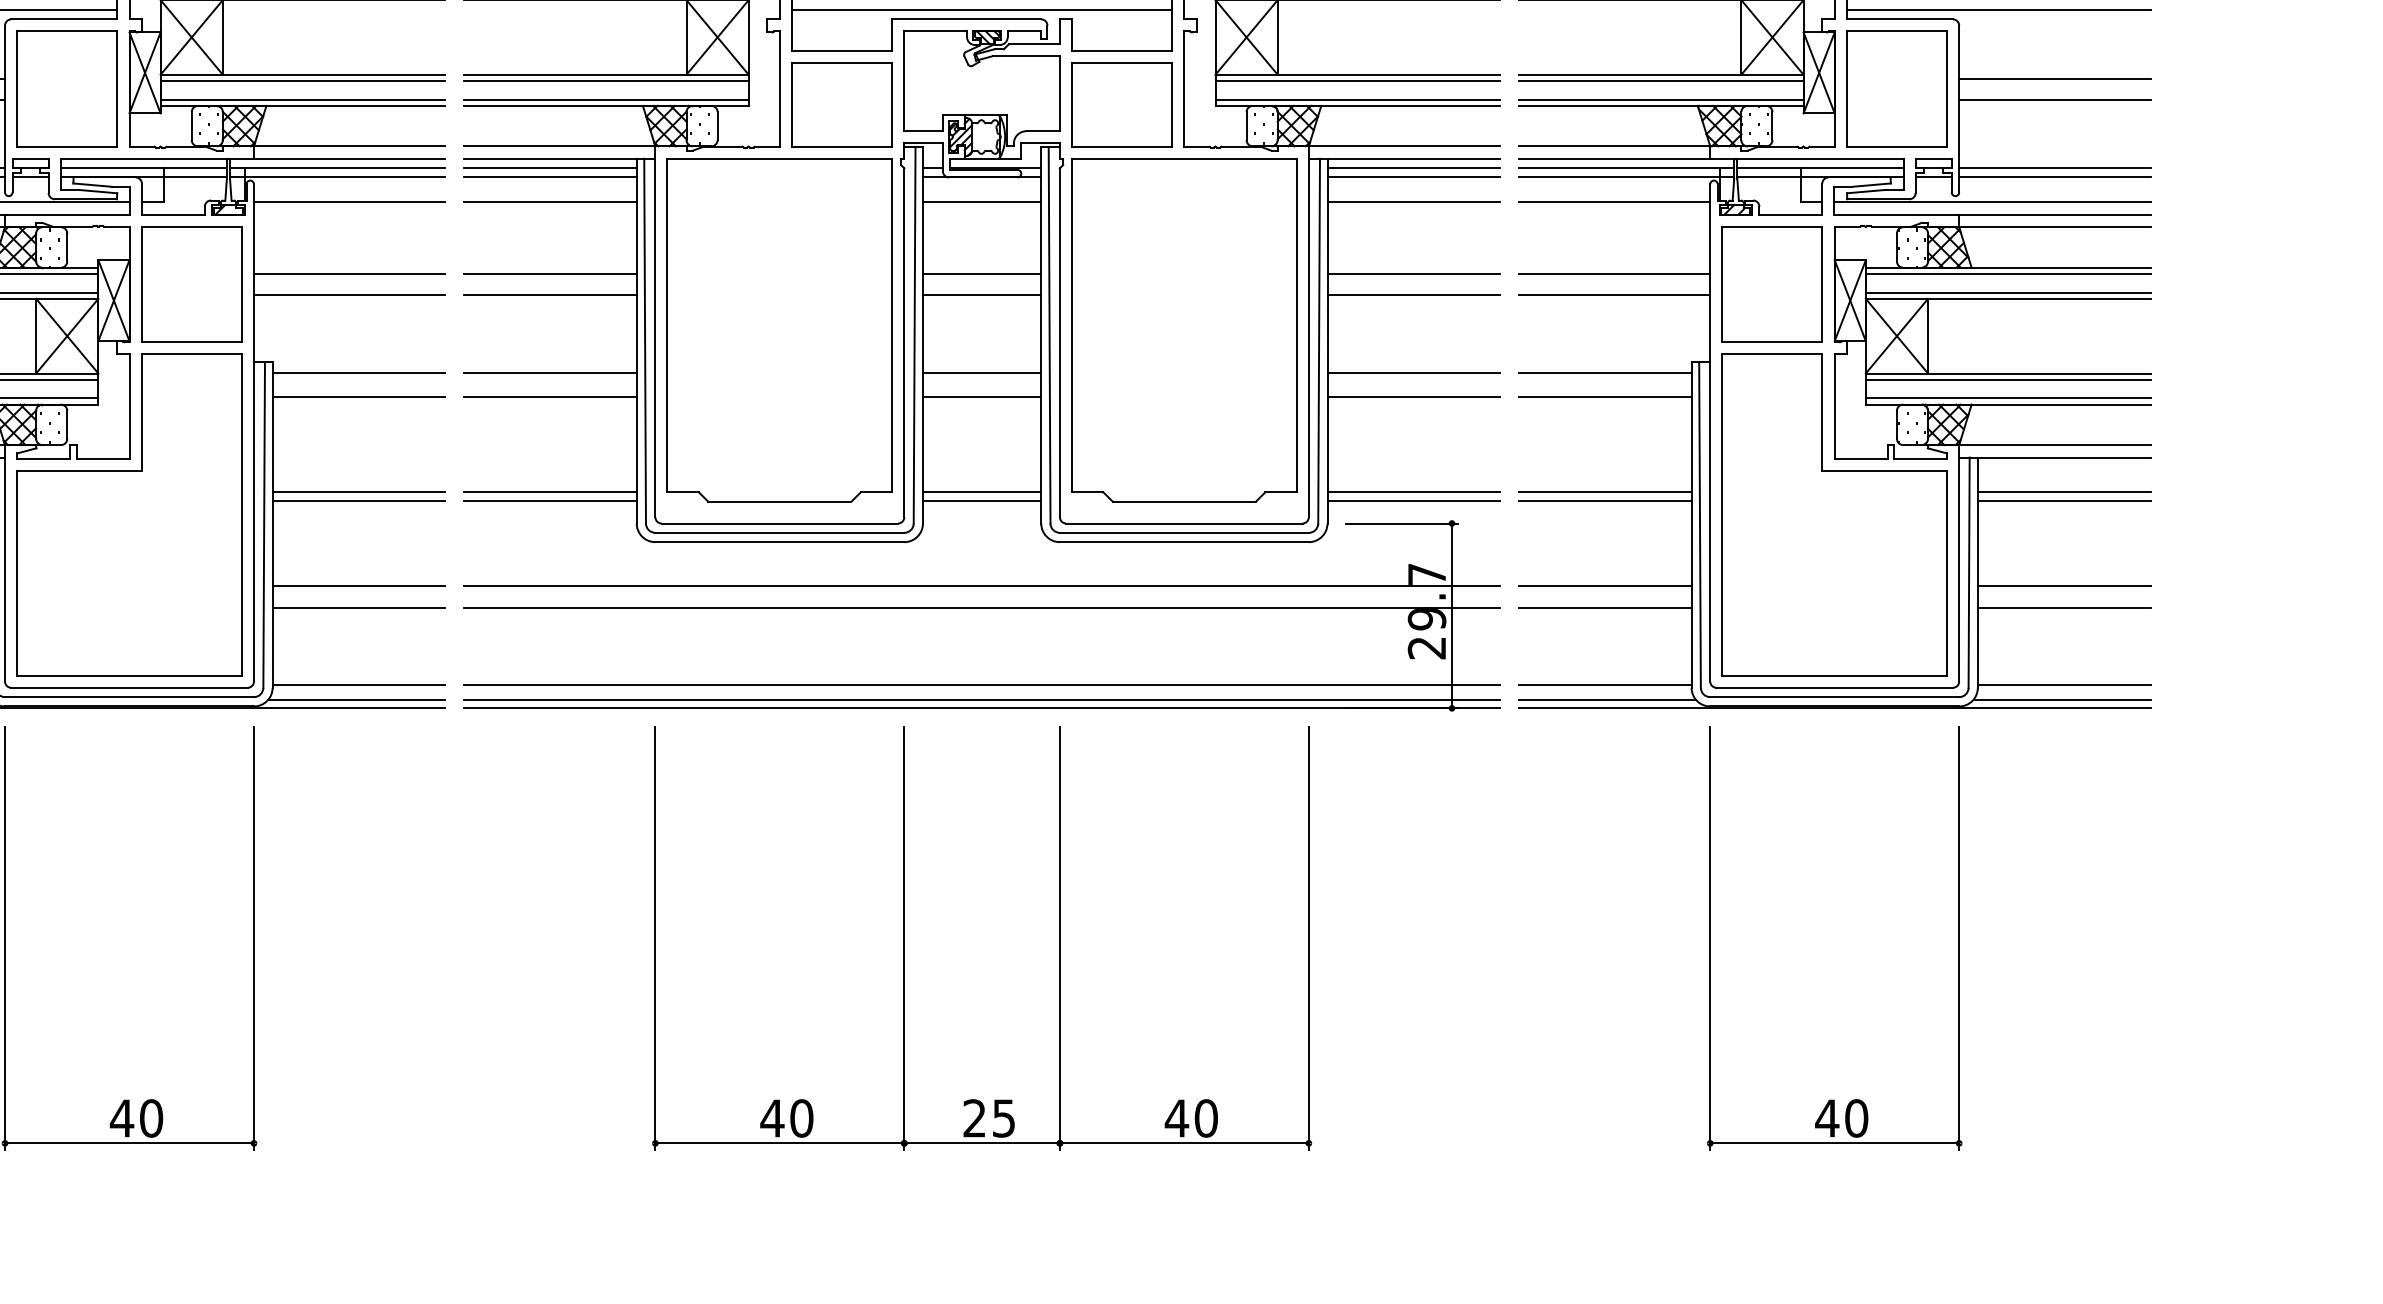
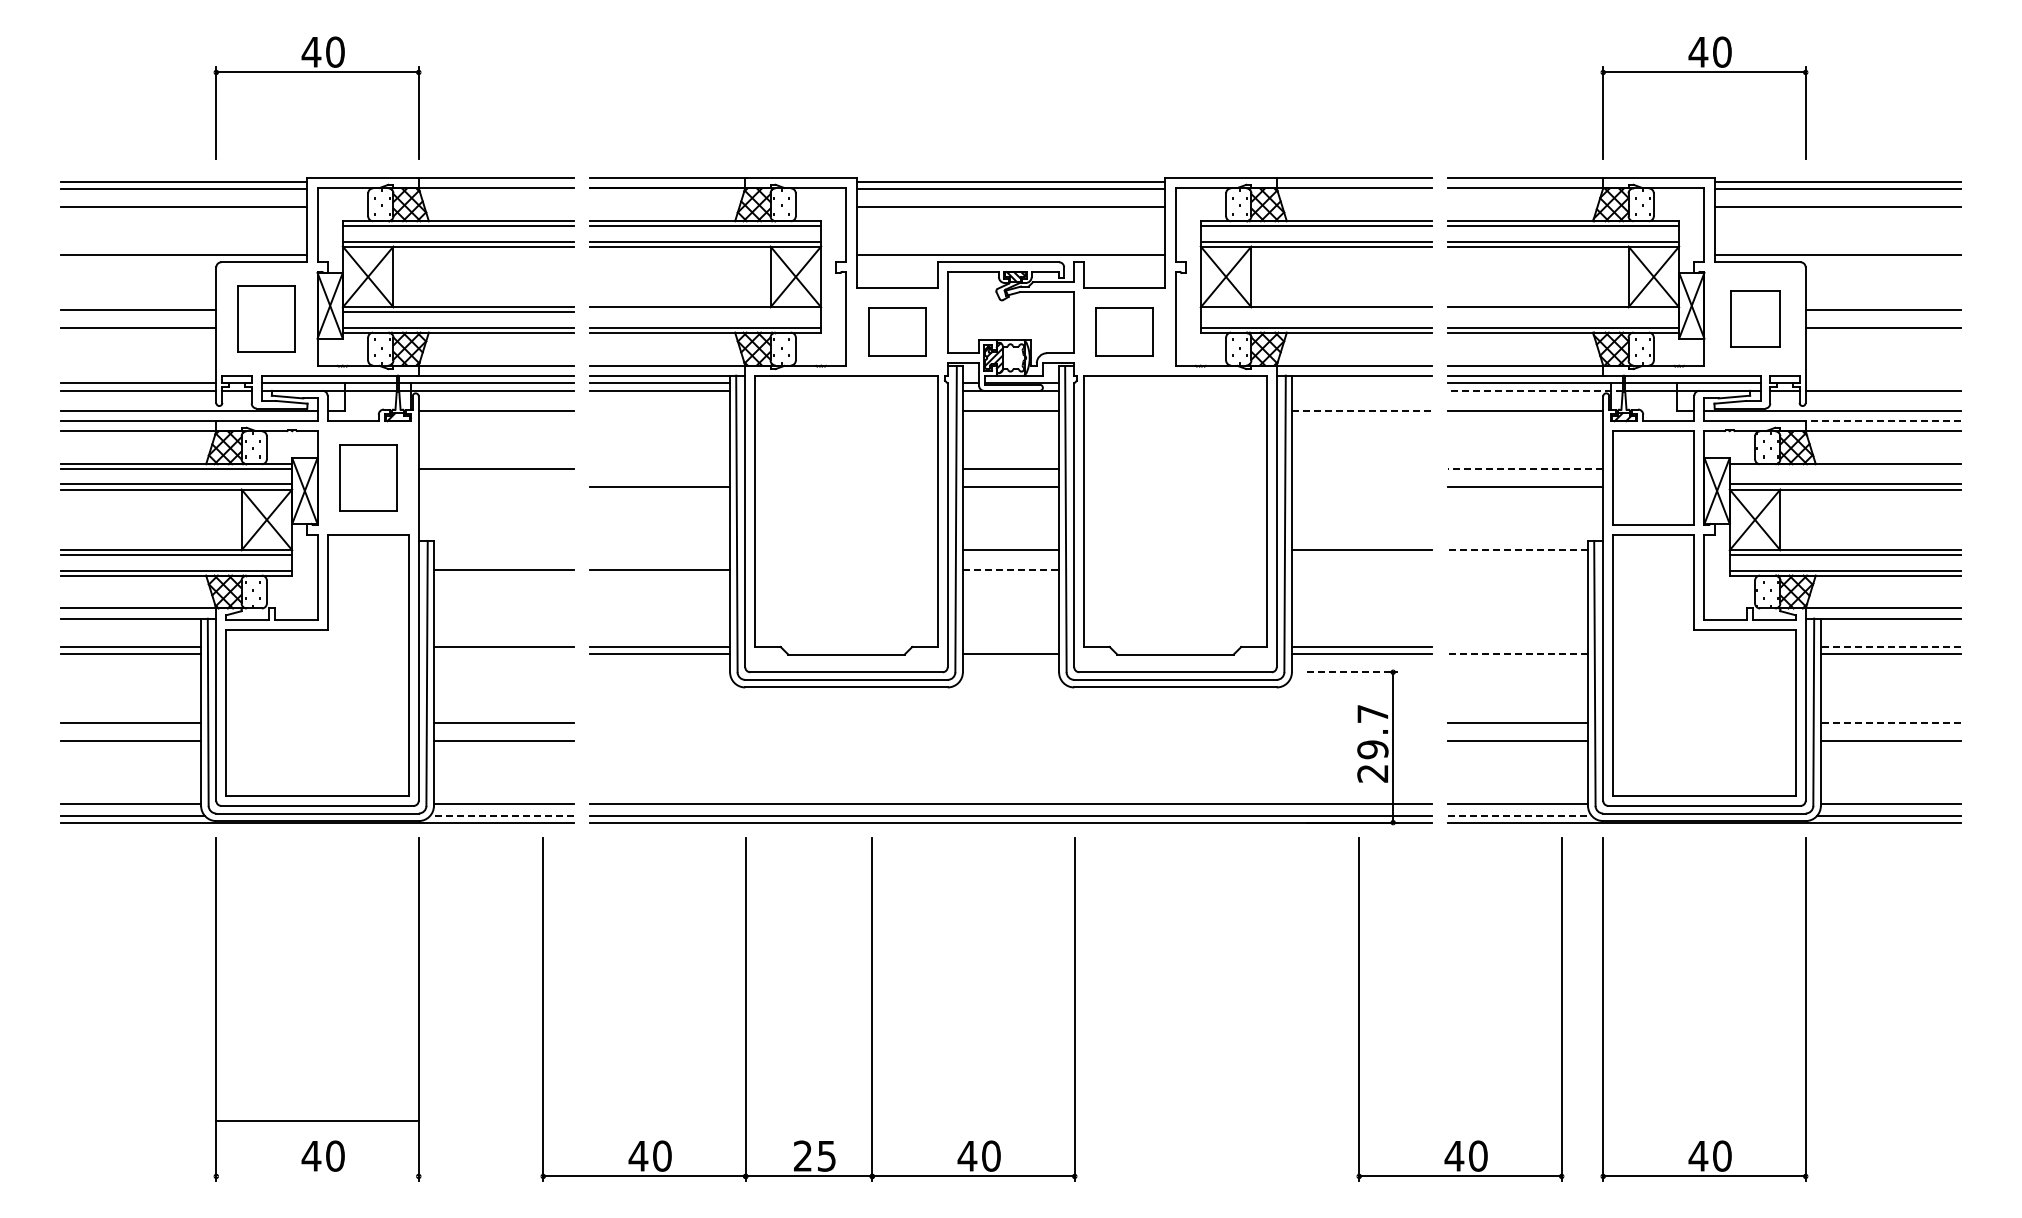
line: (606, 81) -> (705, 312), removed
line: (1357, 81) -> (1316, 312), removed
line: (1661, 81) -> (1563, 312), removed
part: (66, 88) -> (266, 318), size x0.7
part: (1897, 88) -> (1755, 318), size x0.6
part: (842, 104) -> (897, 331), size x0.7
part: (1121, 104) -> (1124, 331), size x0.7
line: (1413, 167) -> (1361, 382), removed
line: (2054, 167) -> (1883, 382), removed
line: (1413, 177) -> (1361, 390), removed
line: (1626, 177) -> (1535, 390), solid -> dashed
line: (549, 201) -> (659, 410), removed
line: (1414, 201) -> (1362, 410), solid -> dashed
line: (2053, 215) -> (1882, 421), solid -> dashed
line: (549, 274) -> (659, 469), removed
line: (1413, 274) -> (1361, 469), removed
line: (1614, 274) -> (1525, 469), solid -> dashed
line: (2008, 274) -> (1845, 469), removed
part: (192, 284) -> (368, 477), size x0.7
line: (349, 295) -> (496, 486), removed
line: (1413, 295) -> (1361, 486), removed
line: (358, 372) -> (503, 549), removed
line: (549, 372) -> (659, 549), removed
line: (1604, 372) -> (1517, 549), solid -> dashed
line: (982, 397) -> (1011, 569), solid -> dashed
line: (1413, 397) -> (1361, 569), removed
line: (1604, 397) -> (1517, 569), removed
line: (981, 491) -> (1010, 646), removed
line: (1604, 491) -> (1517, 646), removed
line: (2063, 491) -> (1890, 646), solid -> dashed
line: (358, 501) -> (503, 654), removed
line: (1604, 501) -> (1517, 654), solid -> dashed
line: (1401, 523) -> (1352, 672), solid -> dashed
line: (981, 586) -> (1010, 723), removed
line: (2063, 586) -> (1890, 723), solid -> dashed
line: (981, 607) -> (1010, 740), removed
line: (356, 699) -> (502, 815), solid -> dashed
line: (1607, 699) -> (1519, 815), solid -> dashed
part: (905, 938) -> (746, 1009), moved
part: (1410, 938) -> (1359, 1009), added
line: (129, 1143) -> (317, 1121), moved

